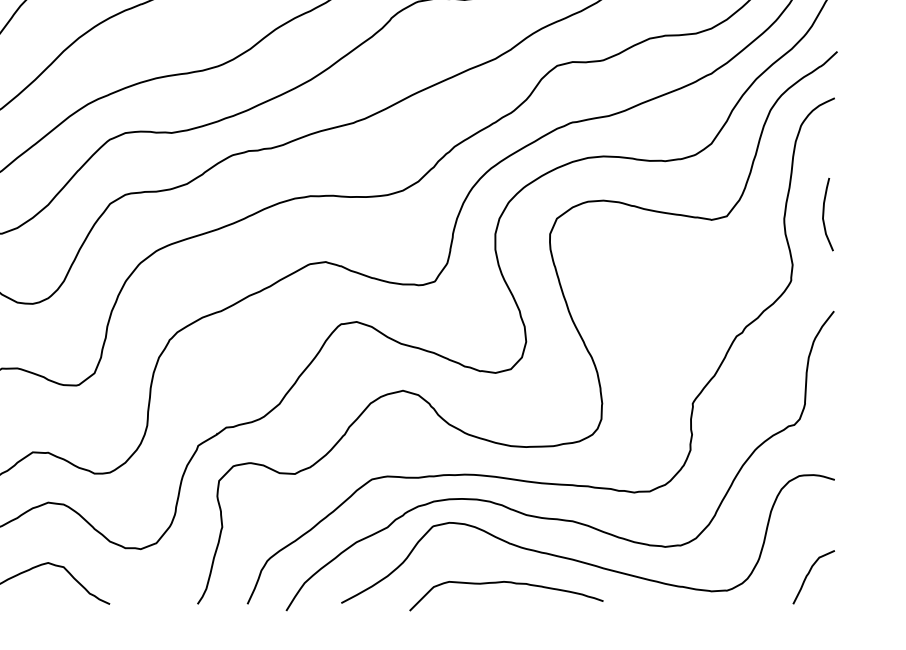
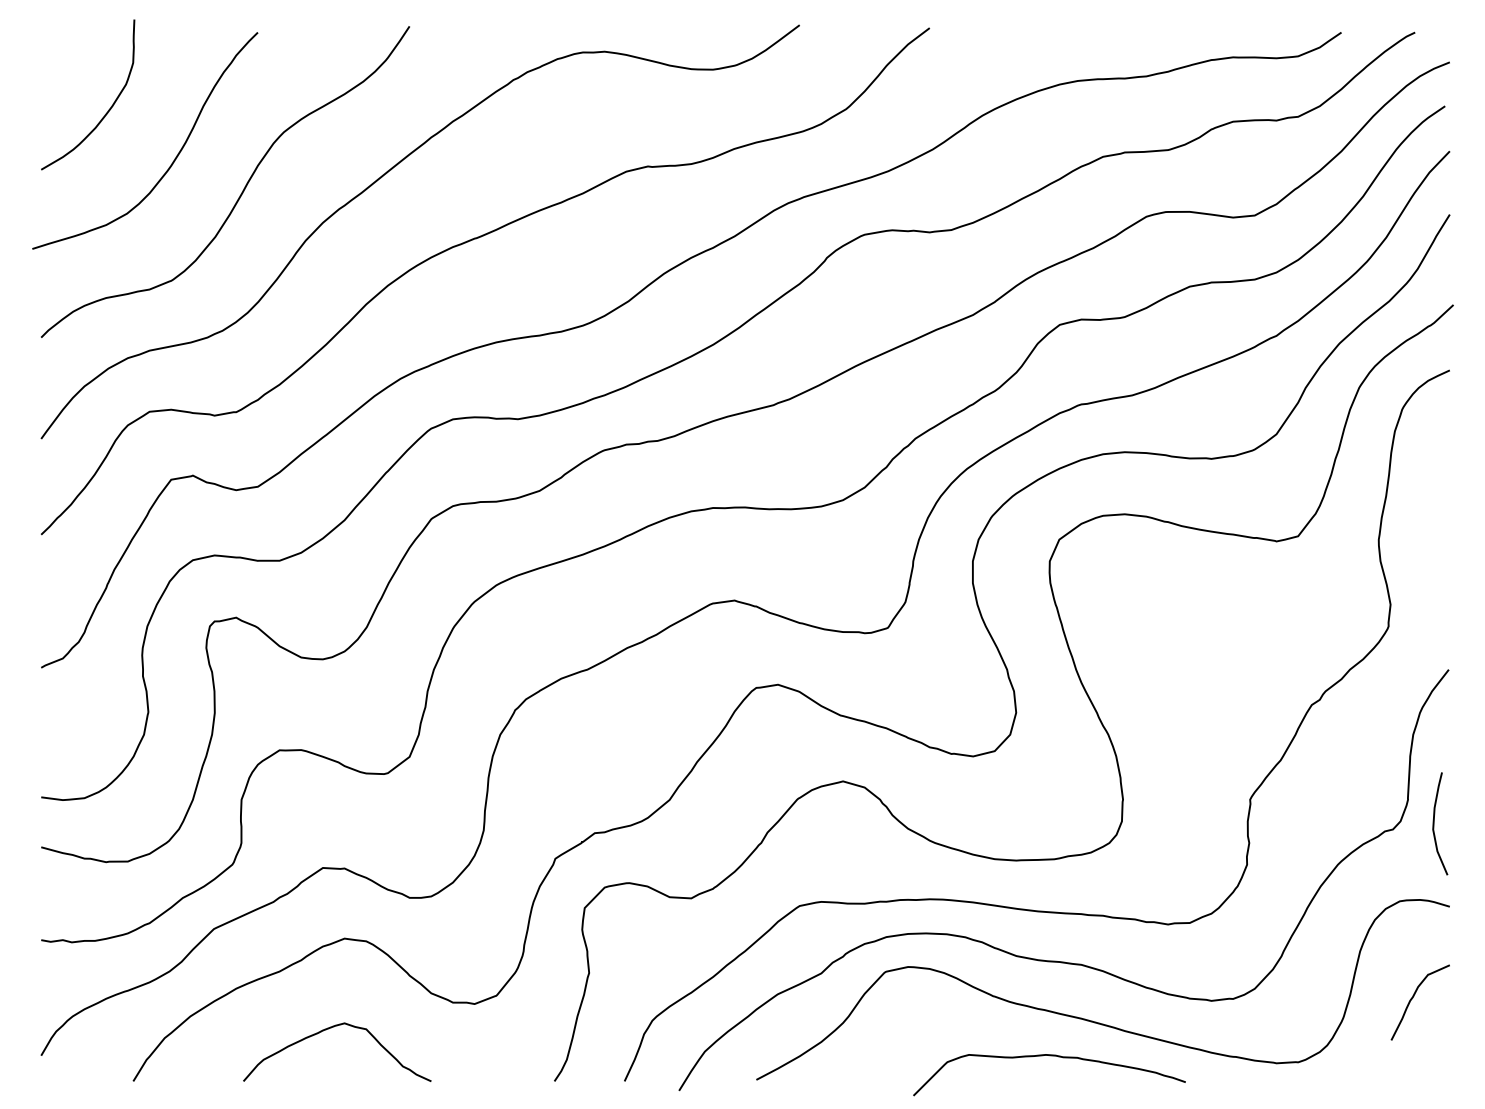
curve: (823, 214) -> (1434, 823), moved
curve: (808, 574) -> (1413, 998), moved
curve: (506, 582) -> (1049, 1056), moved

